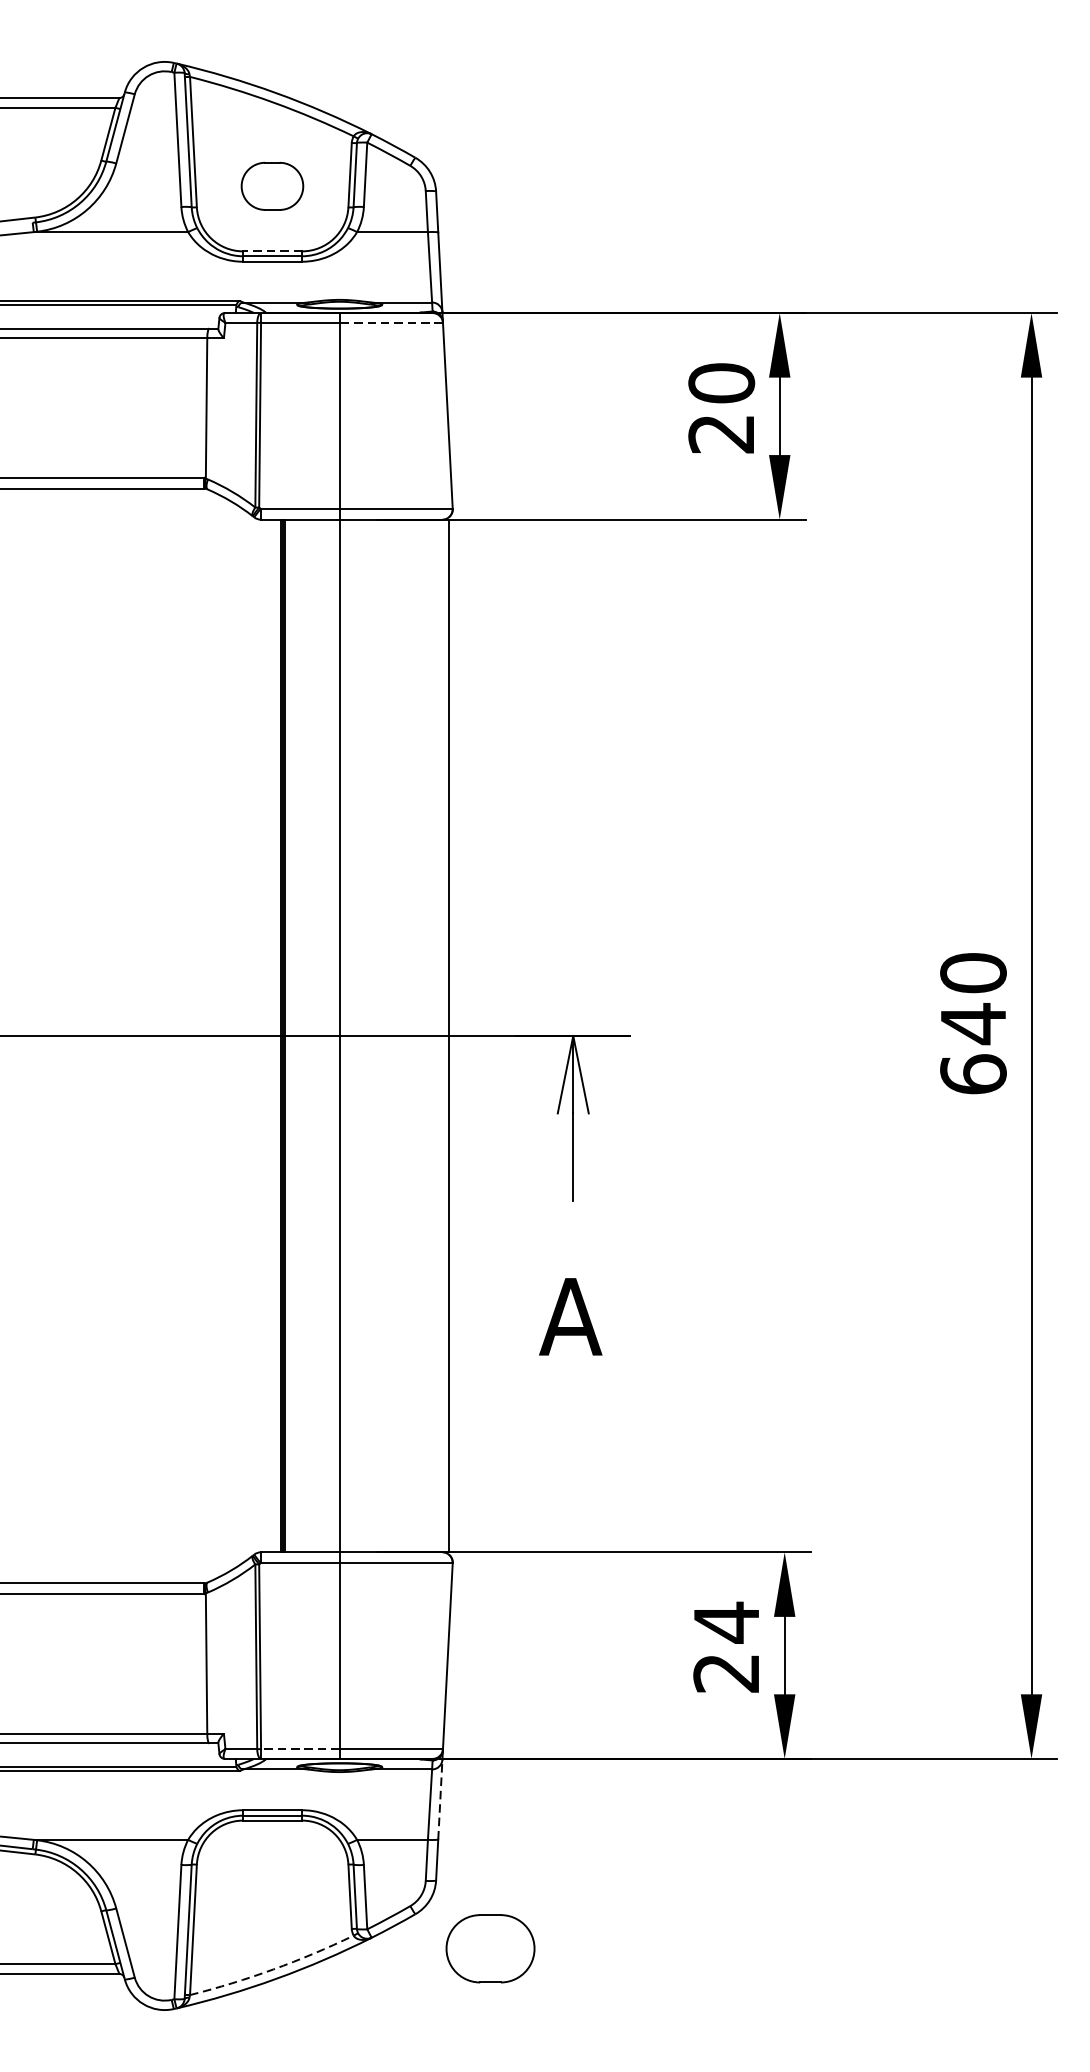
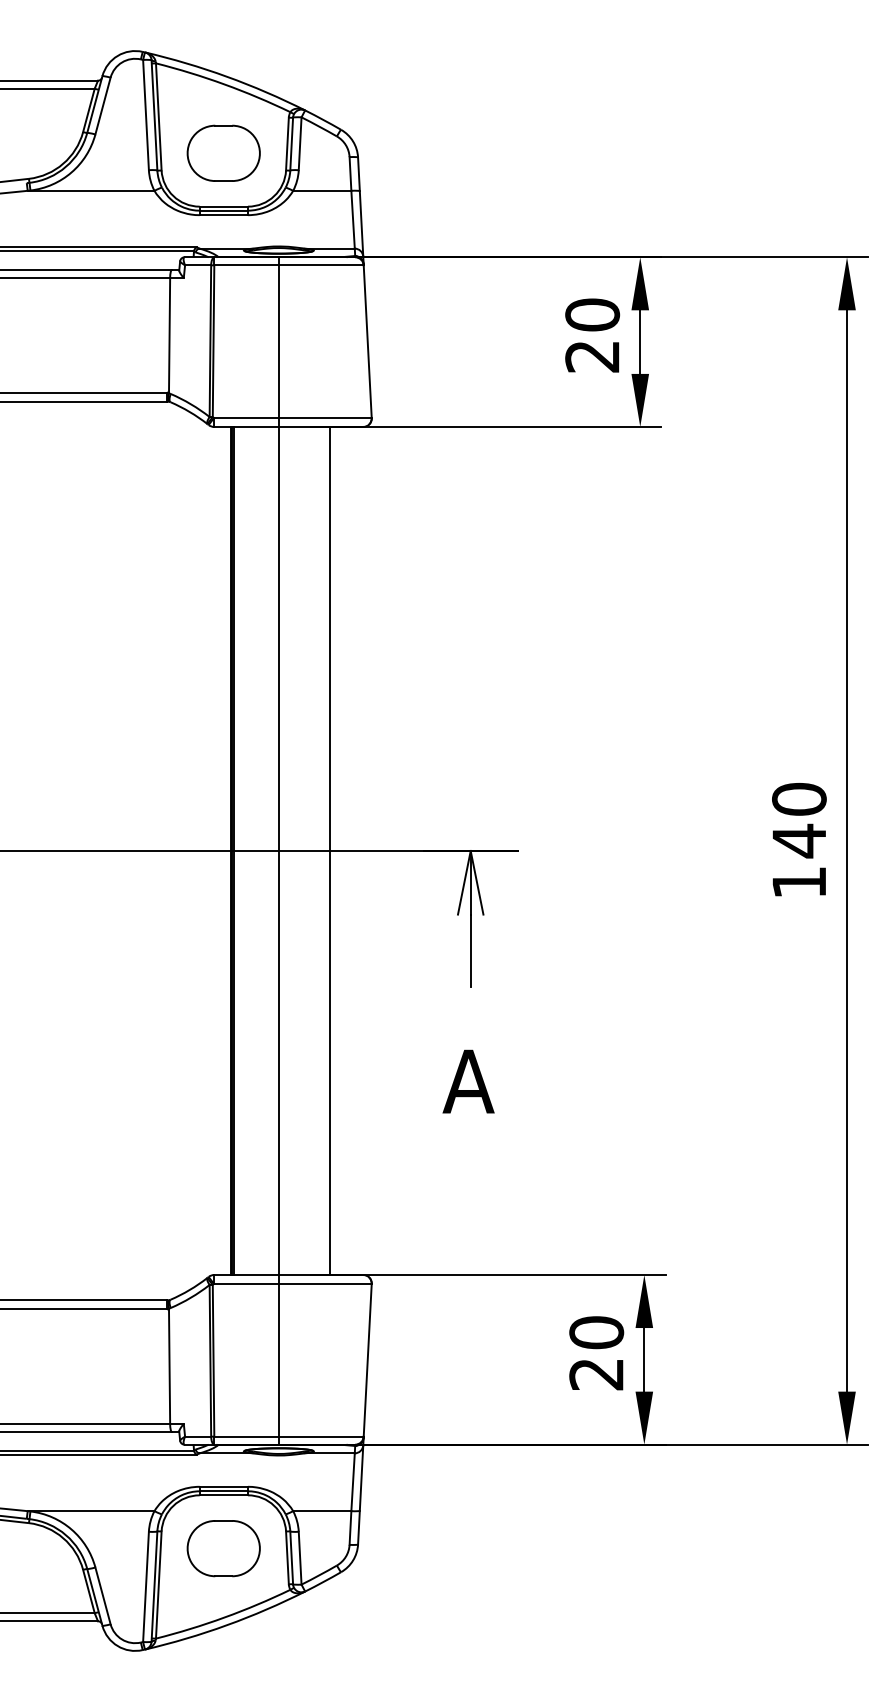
part: (272, 185) -> (223, 152), size x1.43
line: (272, 251) -> (223, 206), dashed -> solid
line: (390, 323) -> (320, 265), dashed -> solid
line: (448, 1035) -> (329, 850), moved
text: (973, 1073) -> (799, 881), 640 -> 140
text: (726, 1622) -> (596, 1332), 24 -> 20
line: (300, 1748) -> (246, 1436), dashed -> solid
line: (440, 1800) -> (361, 1478), dashed -> solid
part: (490, 1948) -> (223, 1548), moved
arc: (273, 1969) -> (224, 1617), dashed -> solid

